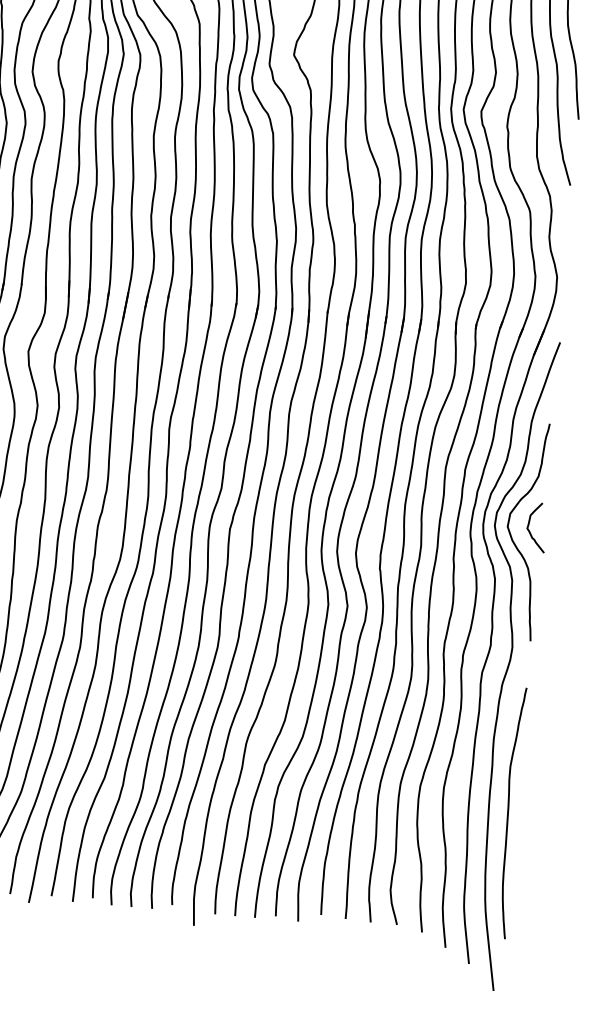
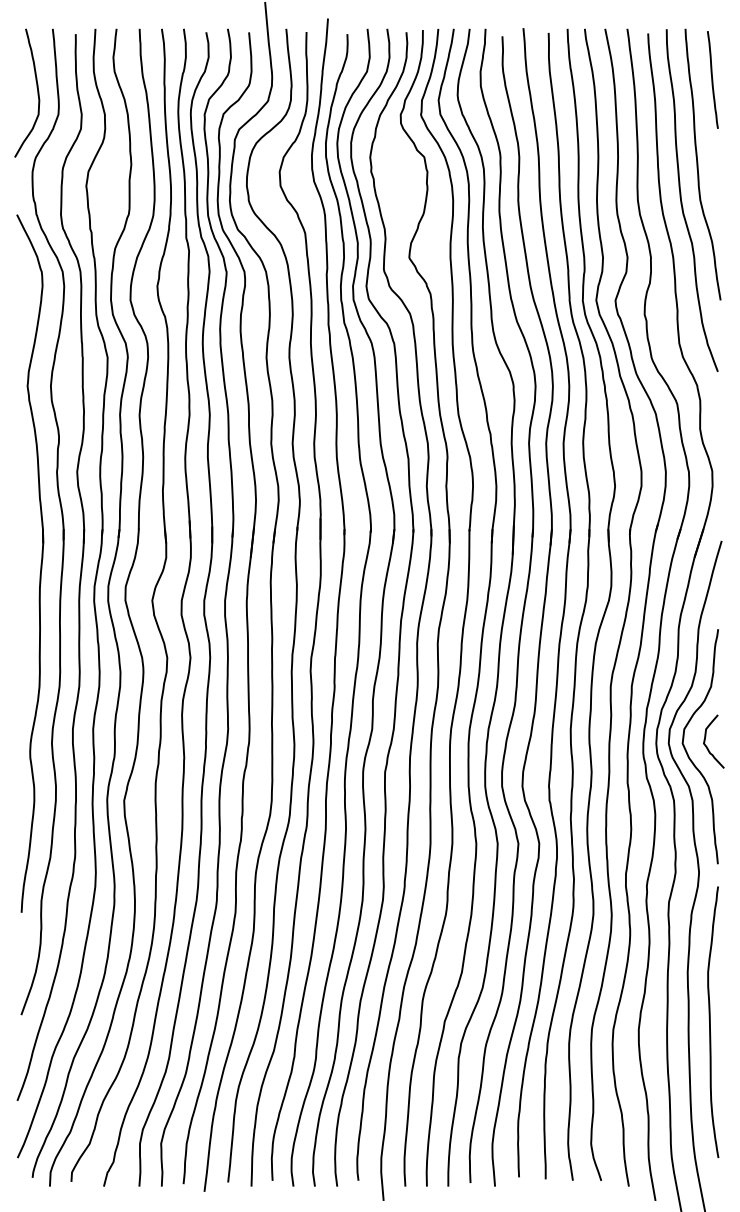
curve: (508, 812) -> (710, 1021), moved

